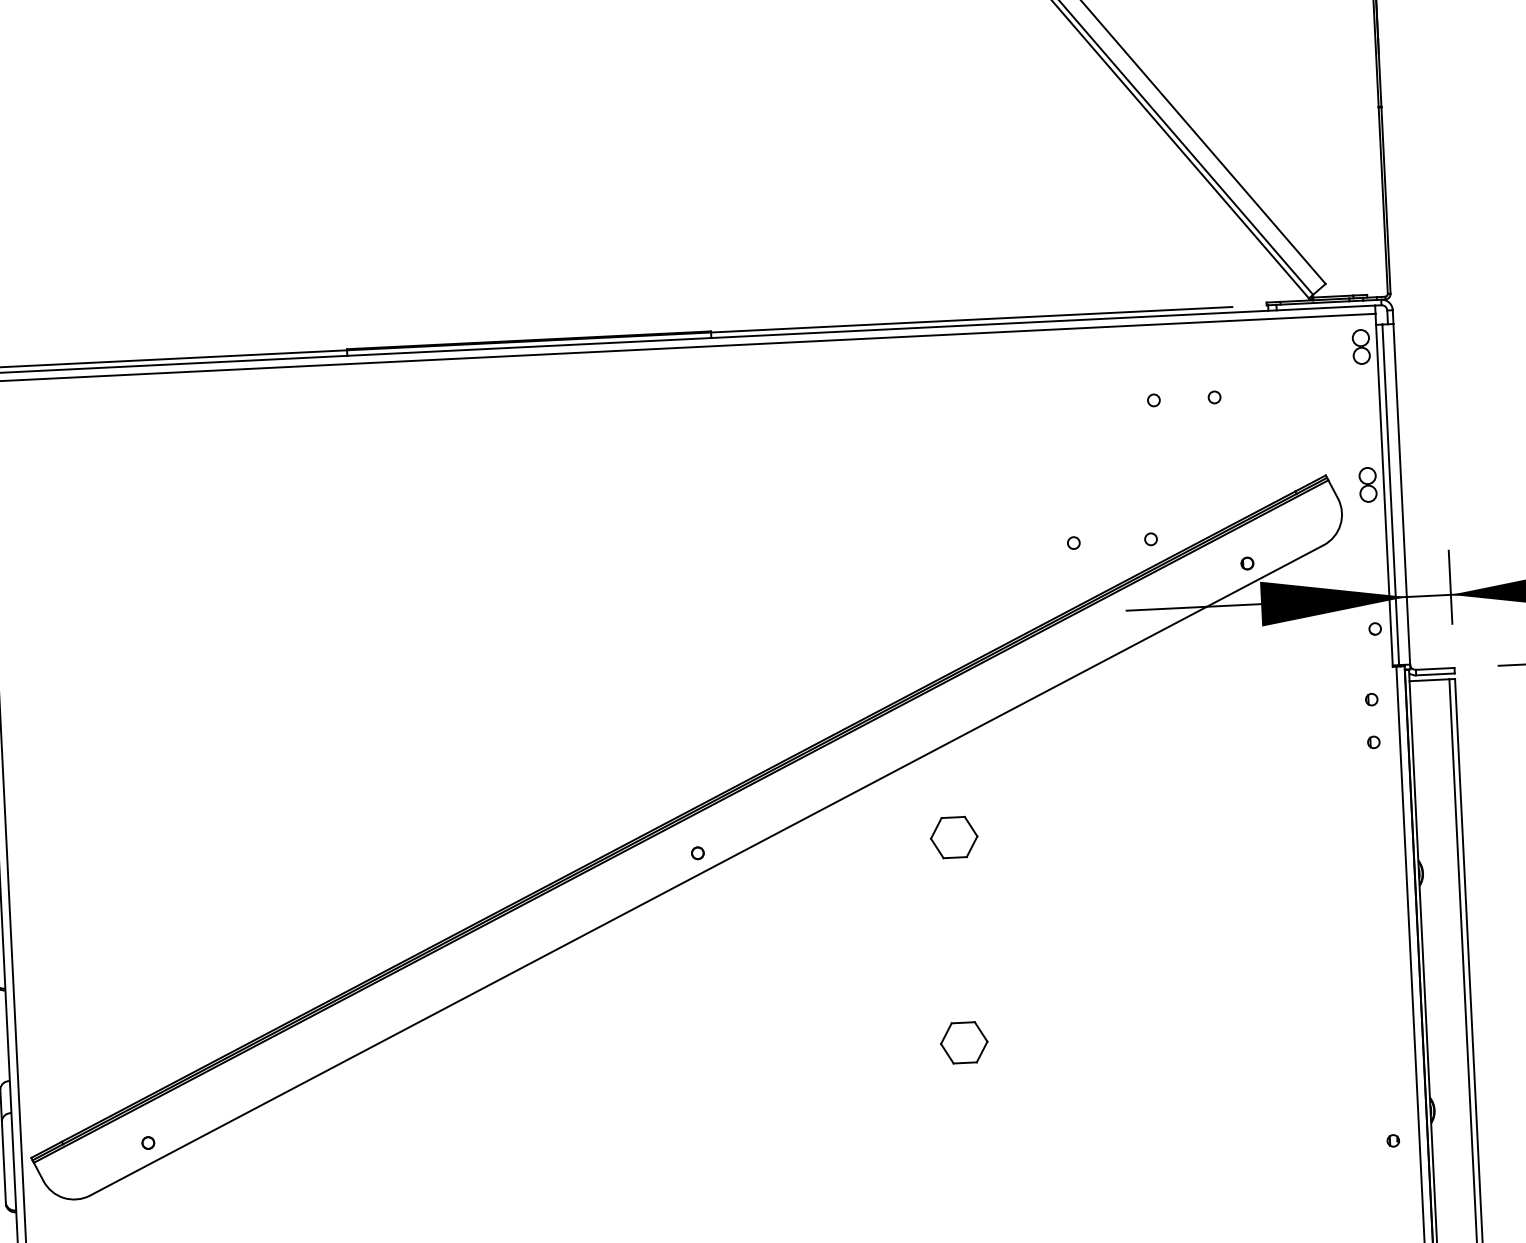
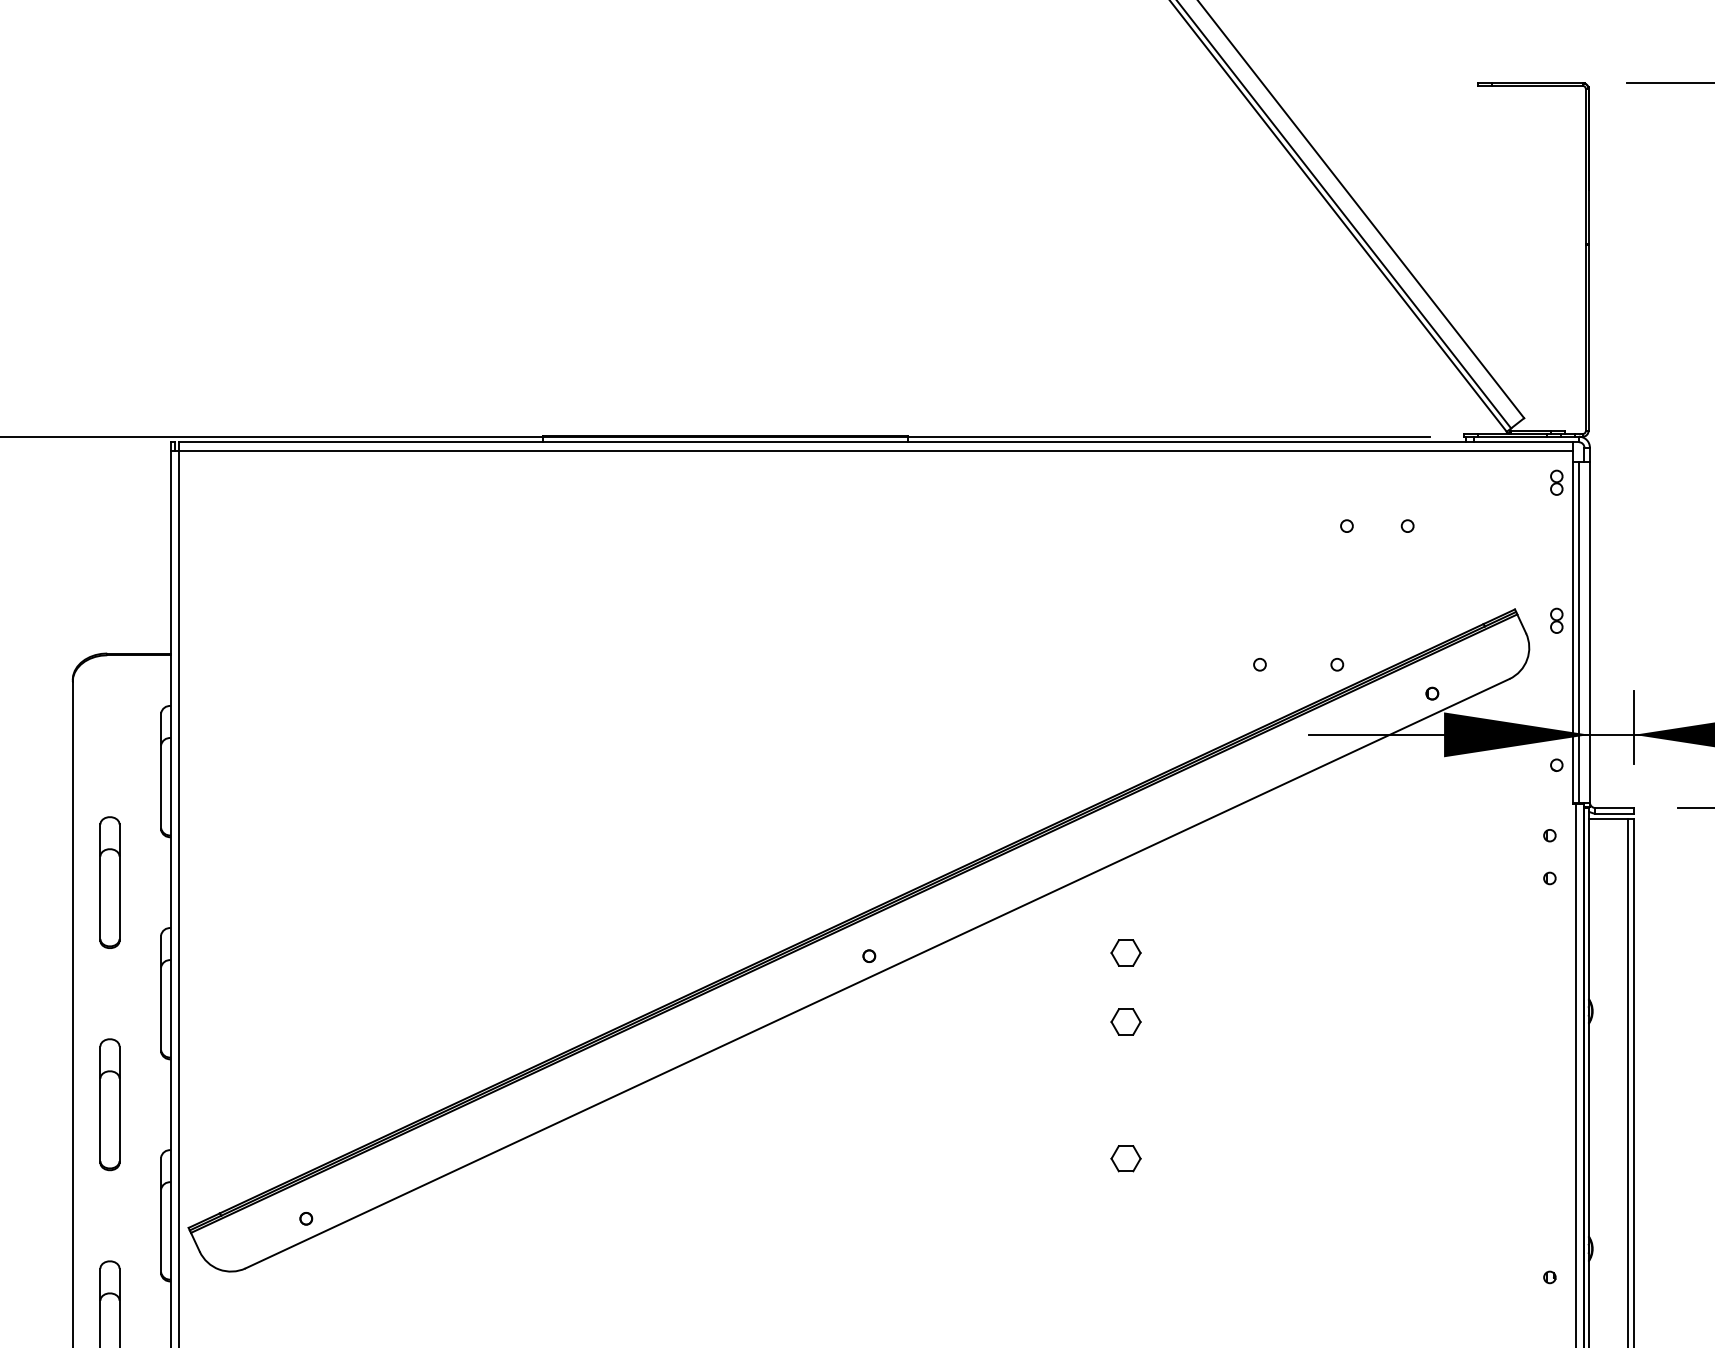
part: (1361, 346) -> (1556, 482), size x0.71
part: (1367, 484) -> (1556, 620), size x0.71
part: (953, 837) -> (1125, 952), size x0.62
part: (956, 905) -> (1125, 1021), added
part: (963, 1042) -> (1125, 1158), size x0.62

